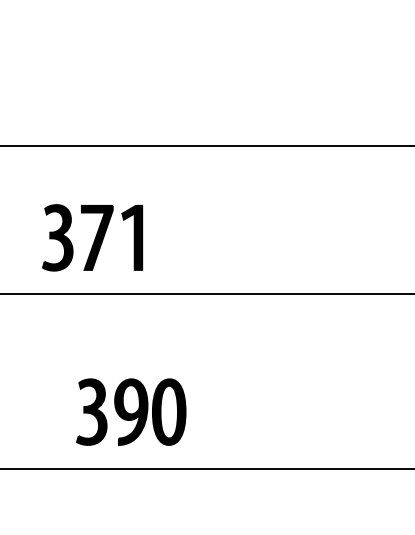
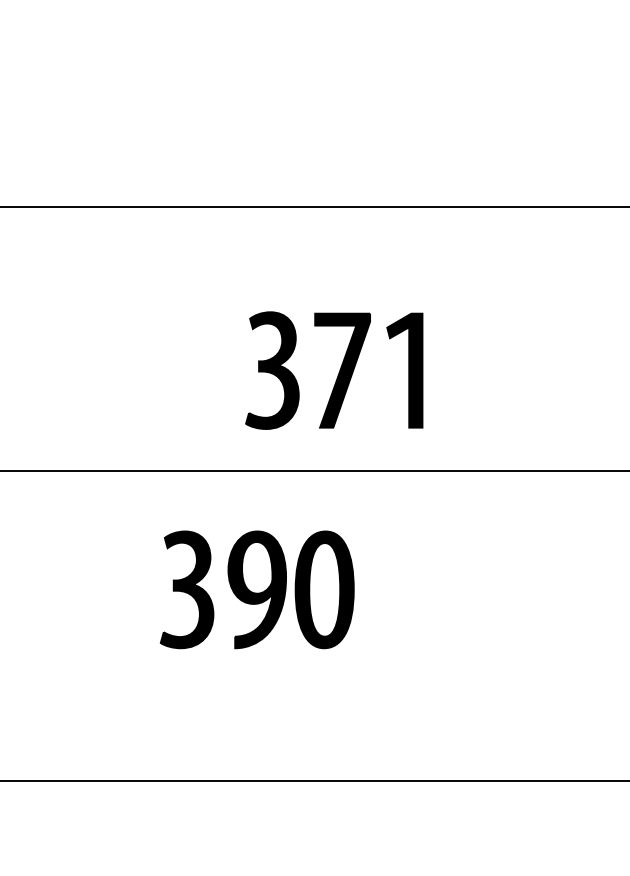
part: (92, 237) -> (334, 369), moved
part: (131, 411) -> (257, 588), moved

